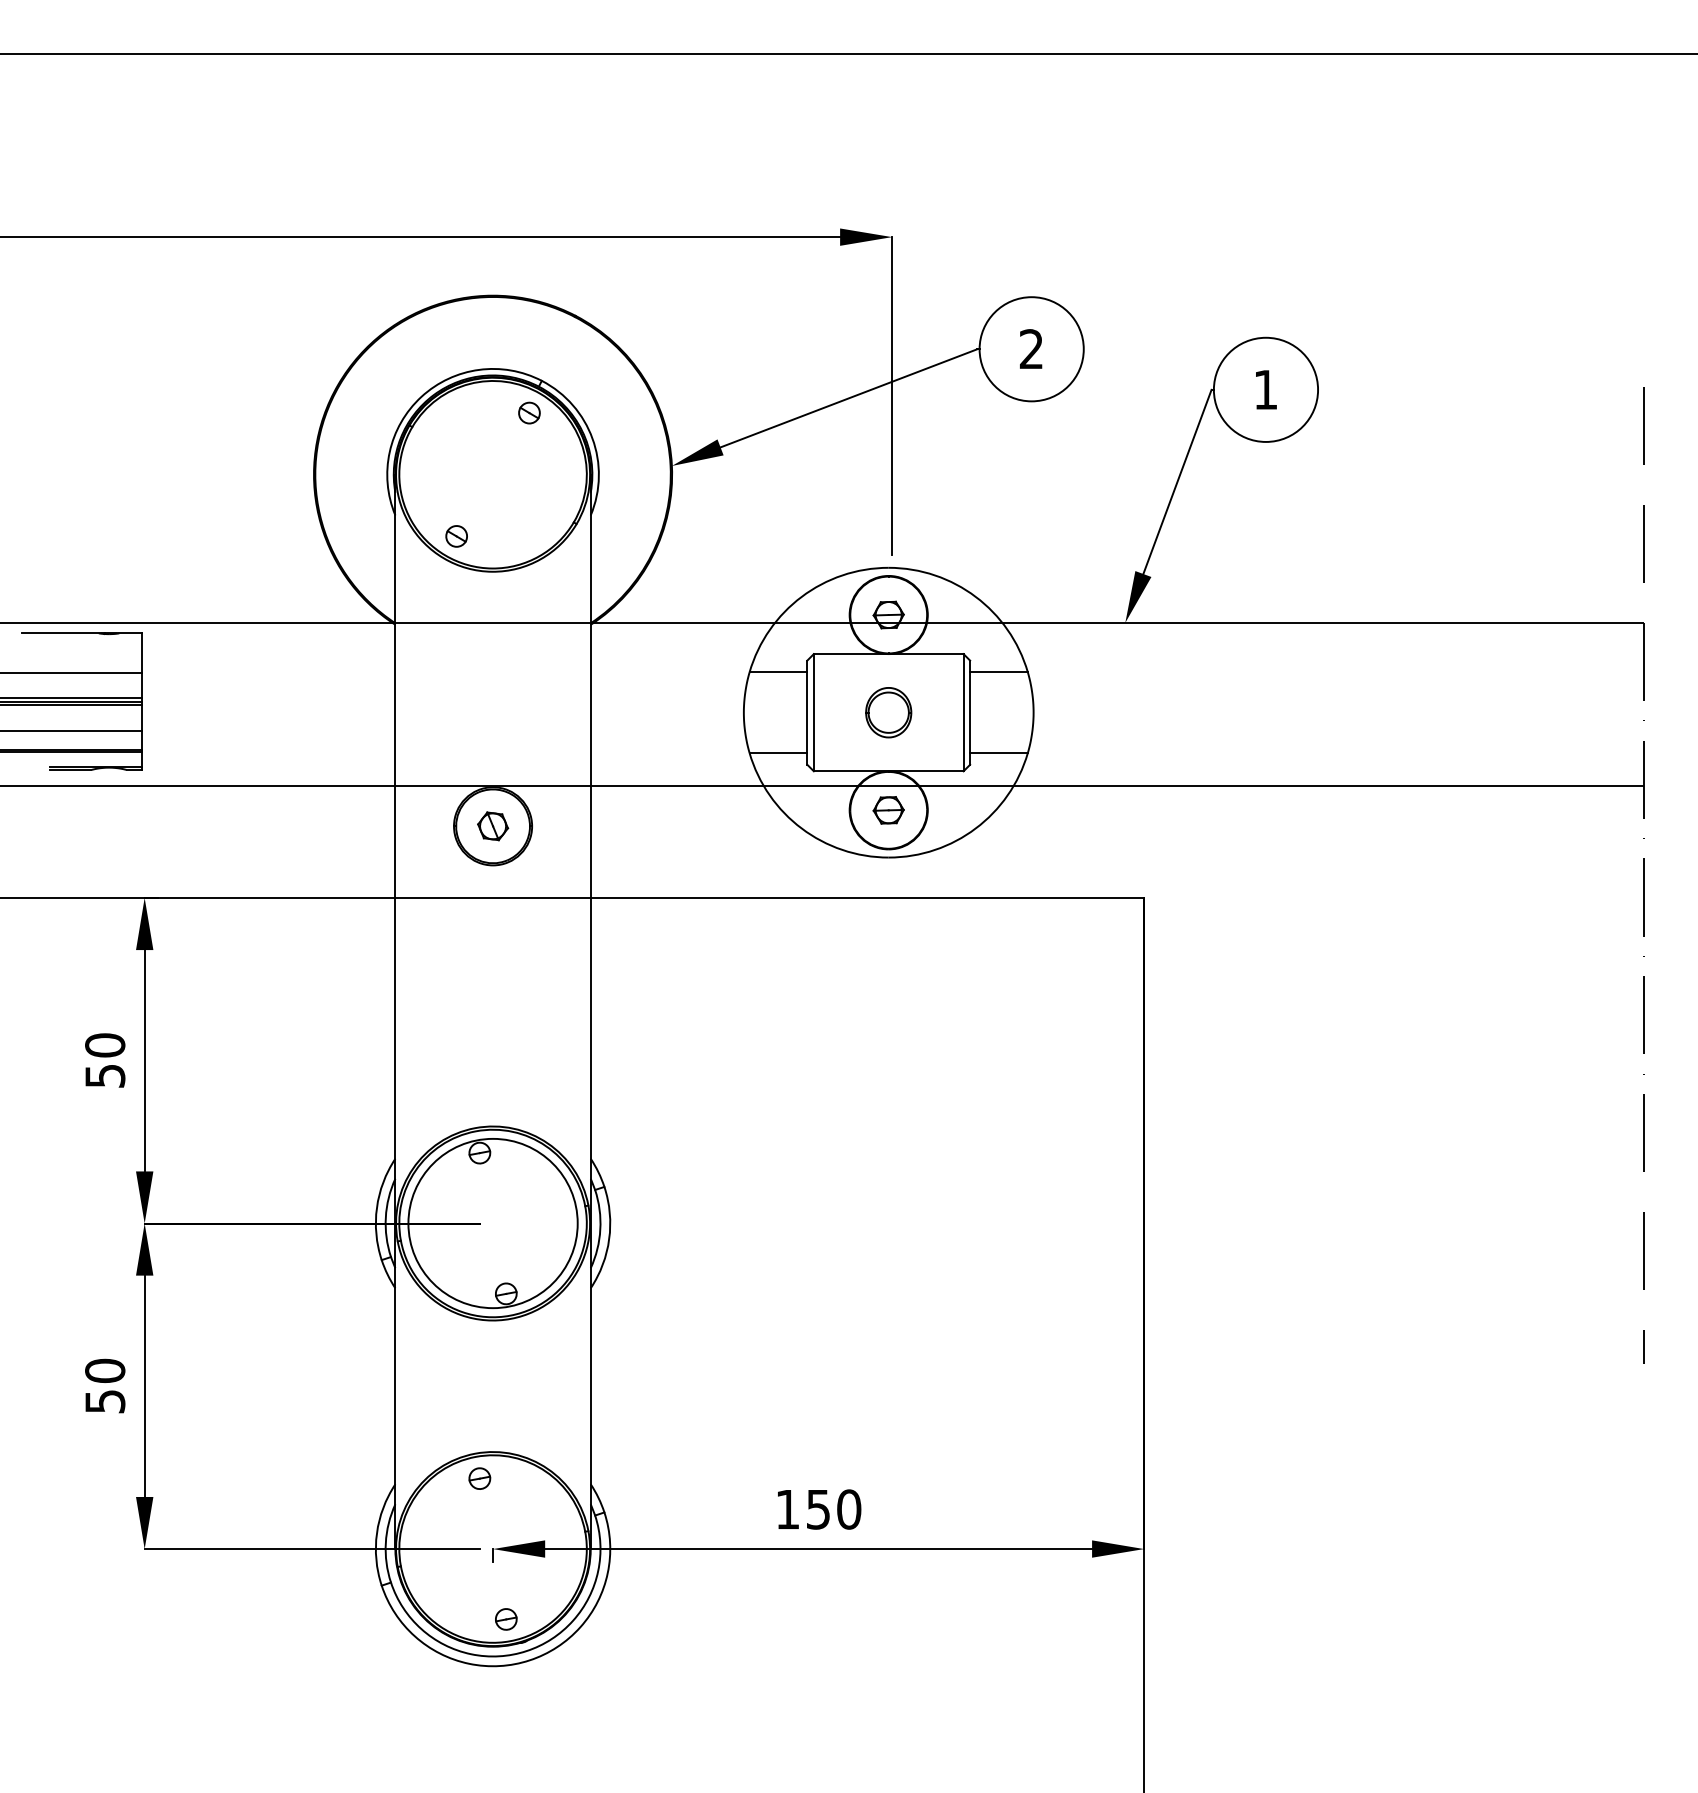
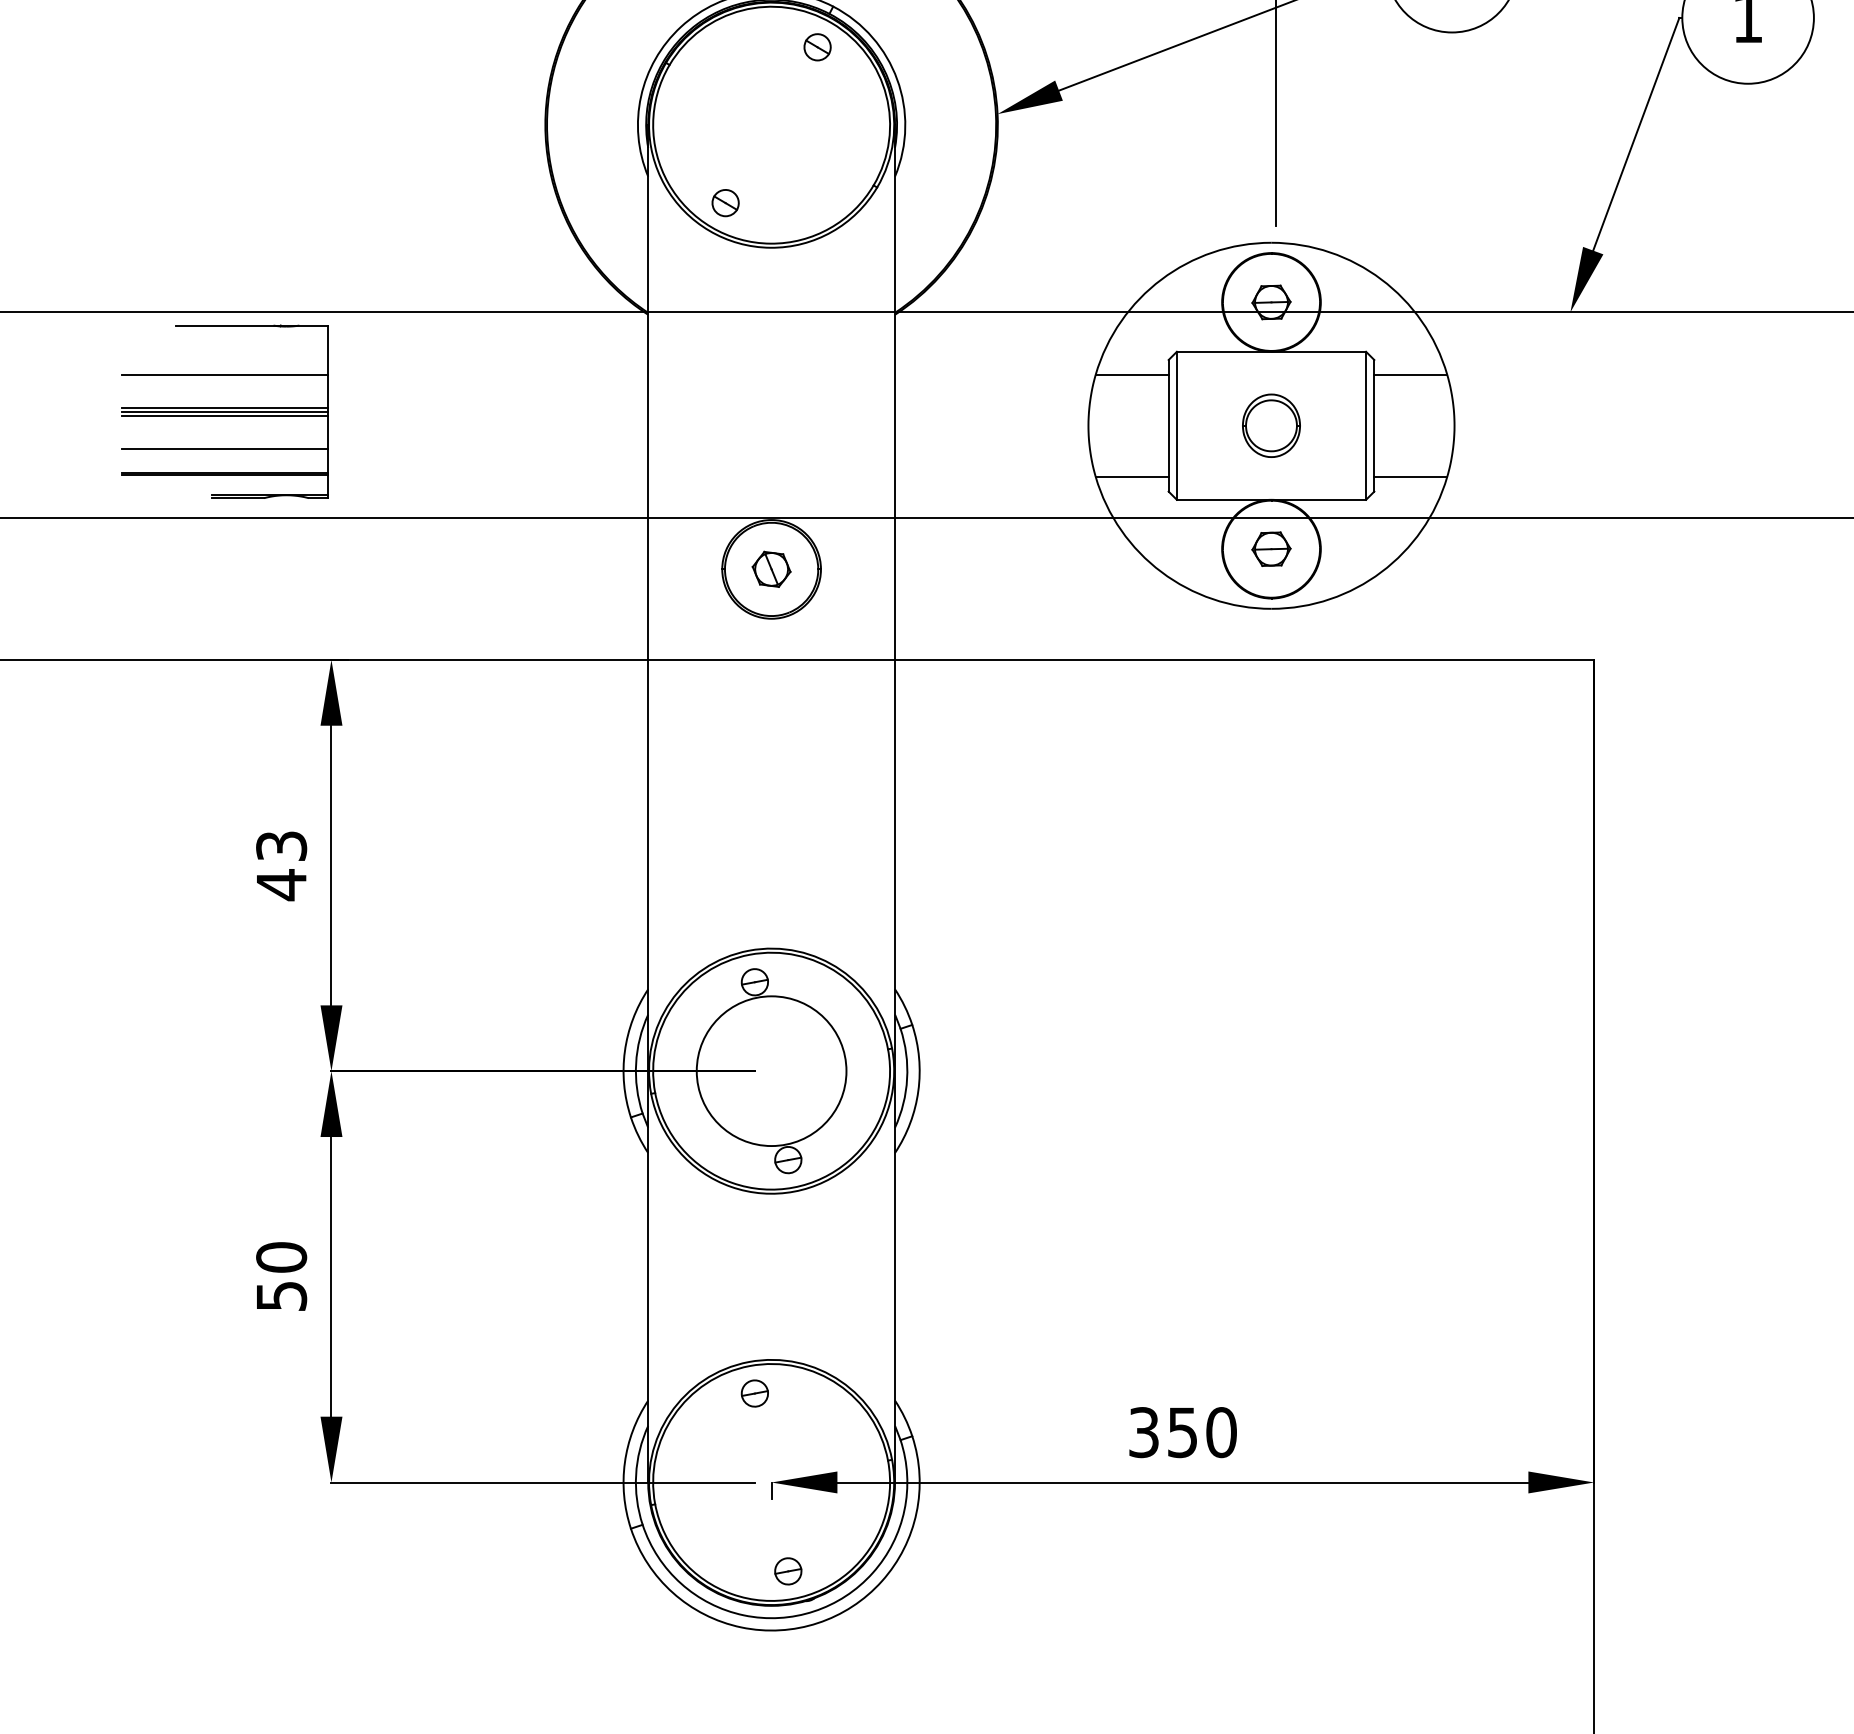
text: (105, 1060) -> (281, 865), 50 -> 43
circle: (492, 1223) -> (770, 1071), size x0.7
text: (787, 1509) -> (1143, 1432), 150 -> 350

